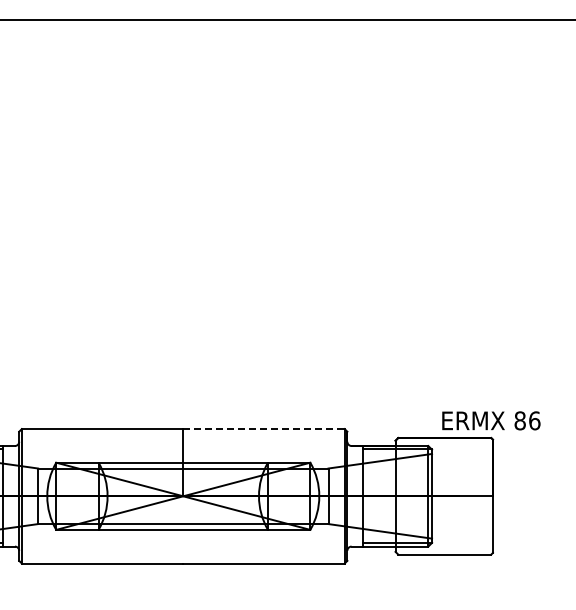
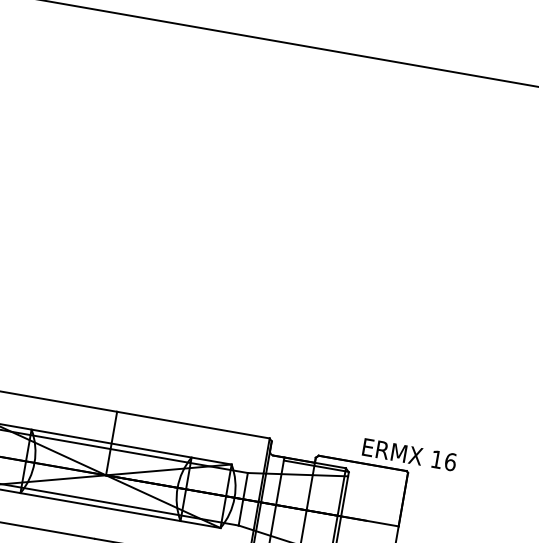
text: (519, 420) -> (436, 459), 86 -> 16
line: (264, 429) -> (193, 425), dashed -> solid

